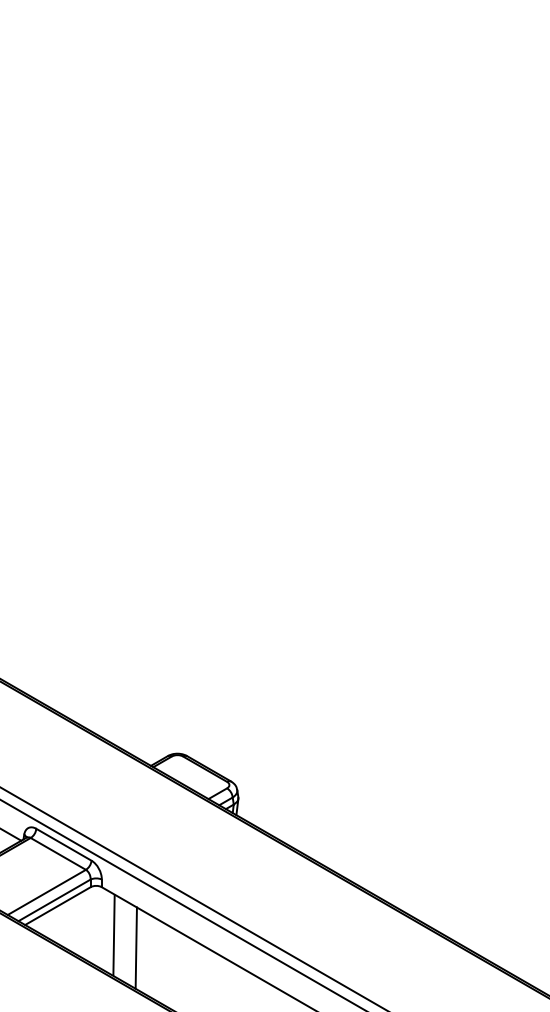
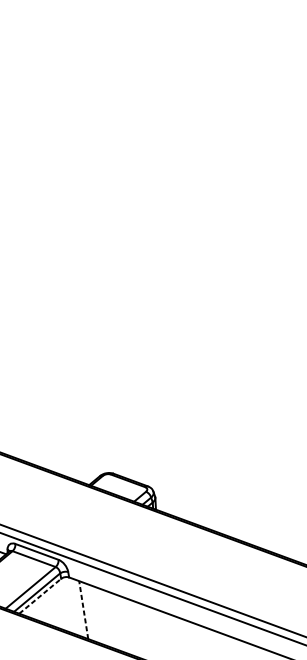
line: (57, 906) -> (40, 596), solid -> dashed
line: (114, 935) -> (84, 610), solid -> dashed
line: (135, 947) -> (100, 616), removed

